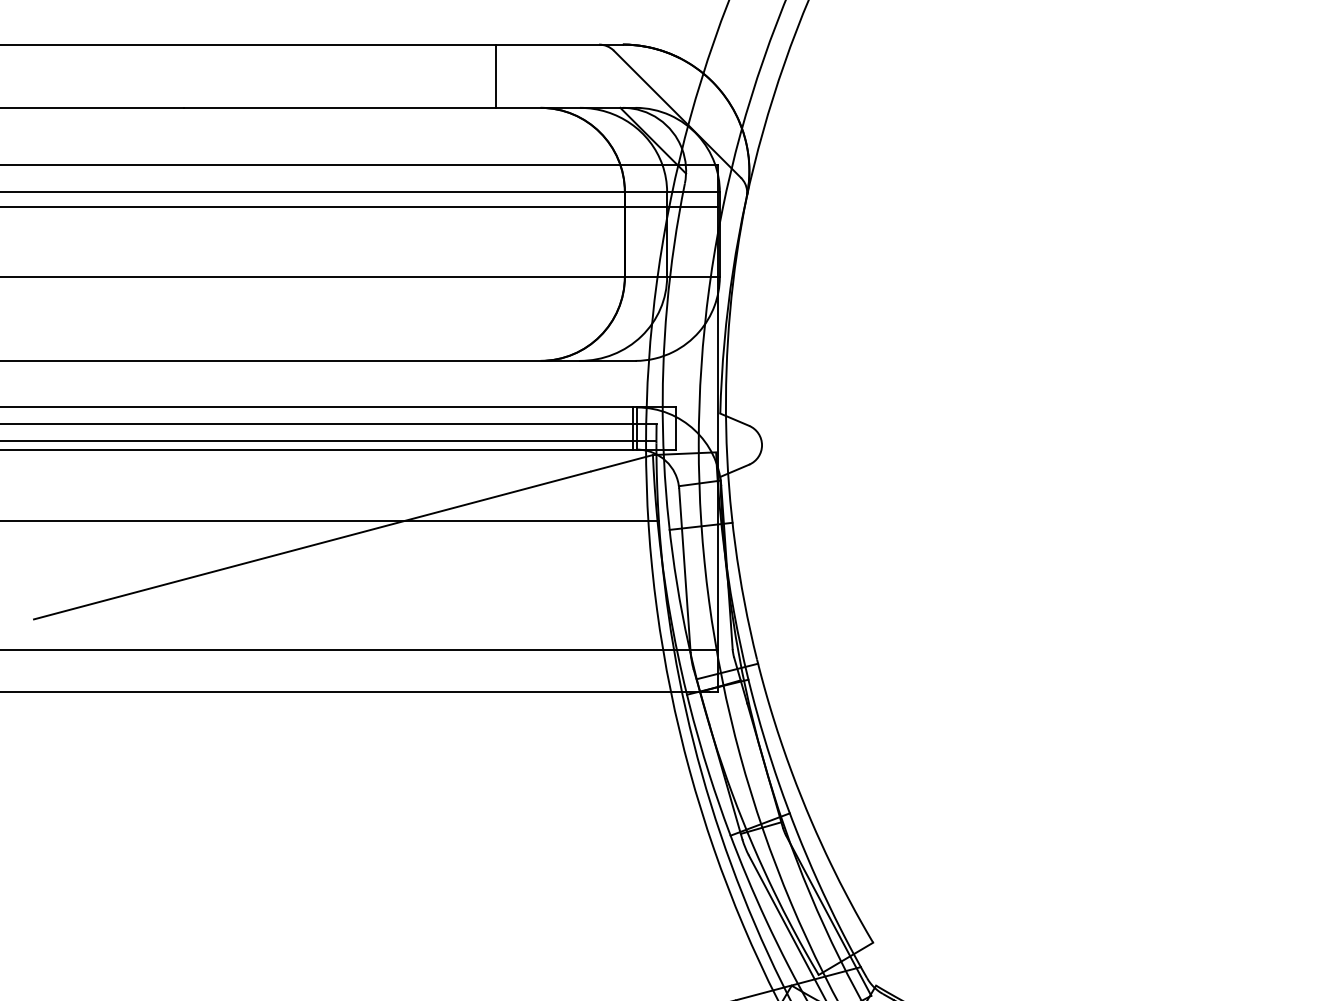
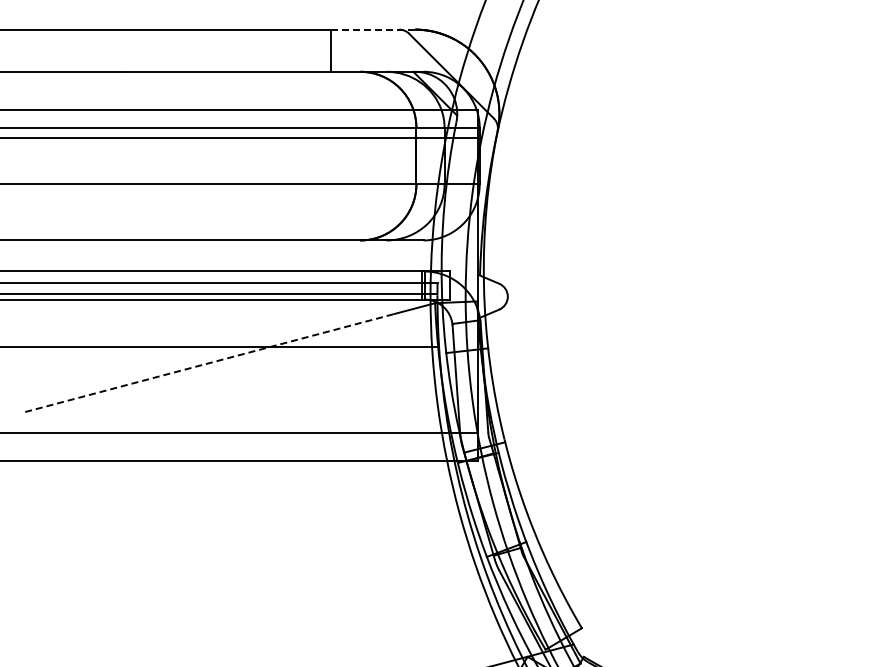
line: (560, 44) -> (373, 29), solid -> dashed
line: (312, 545) -> (208, 363), solid -> dashed

